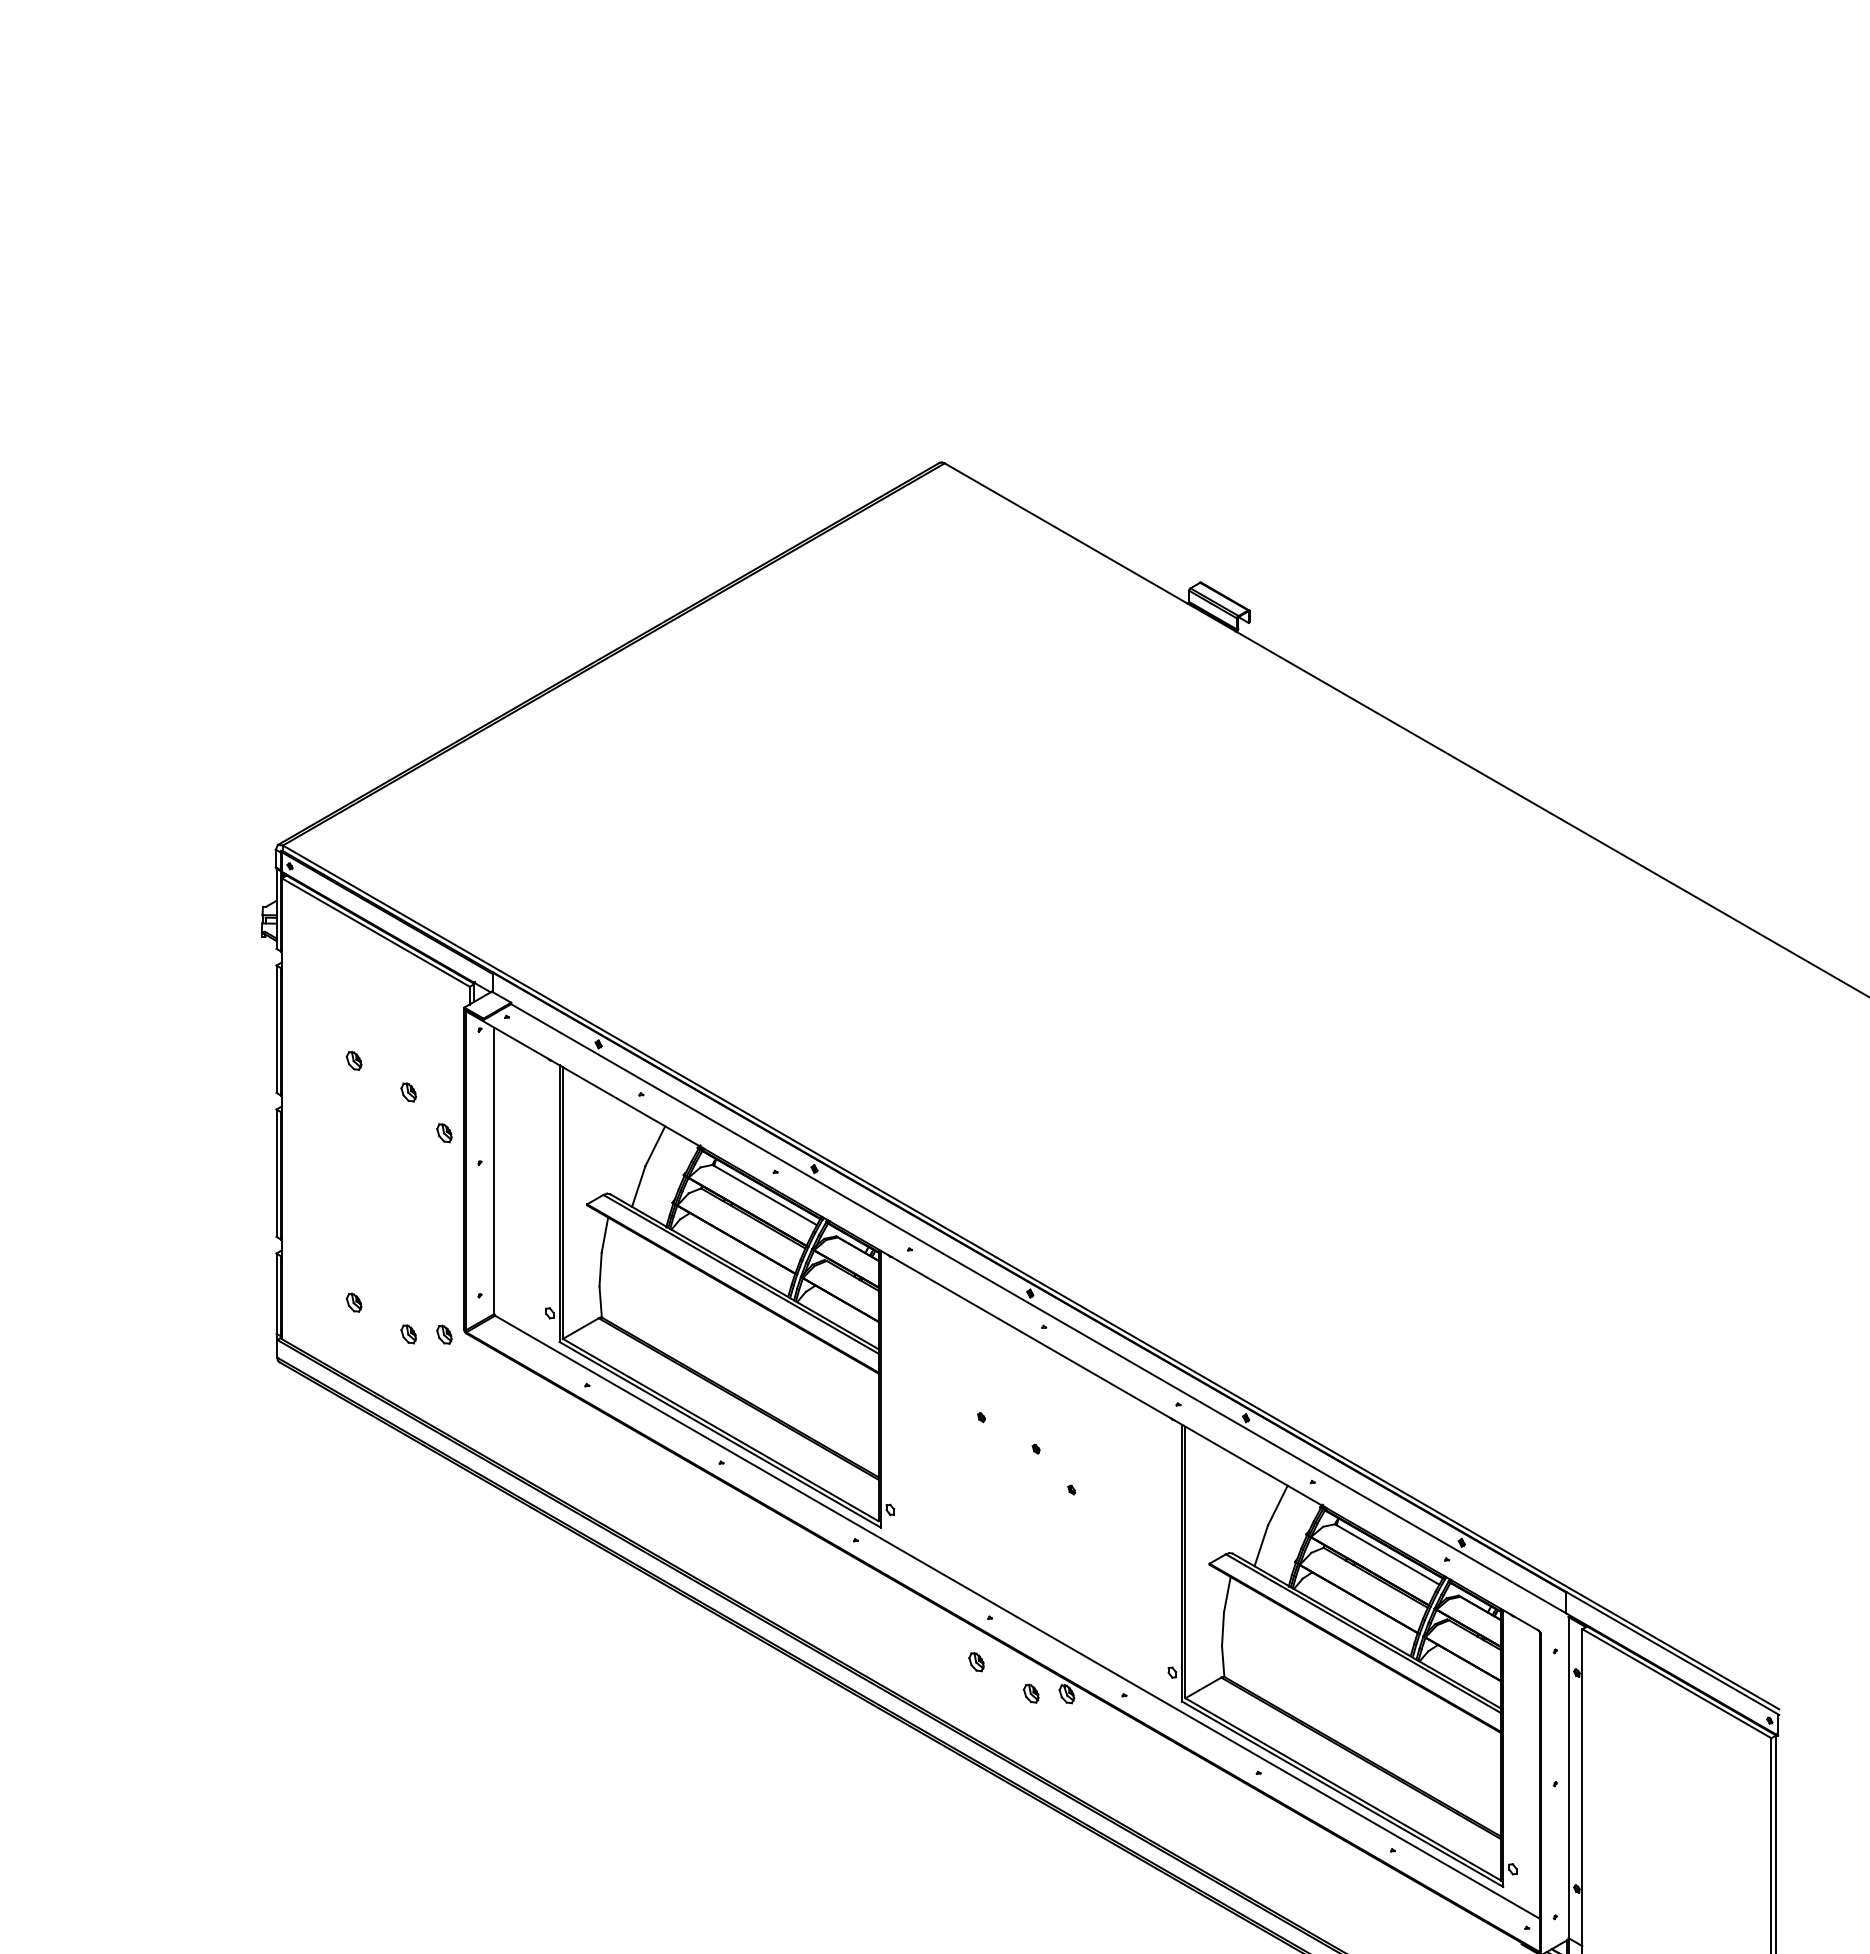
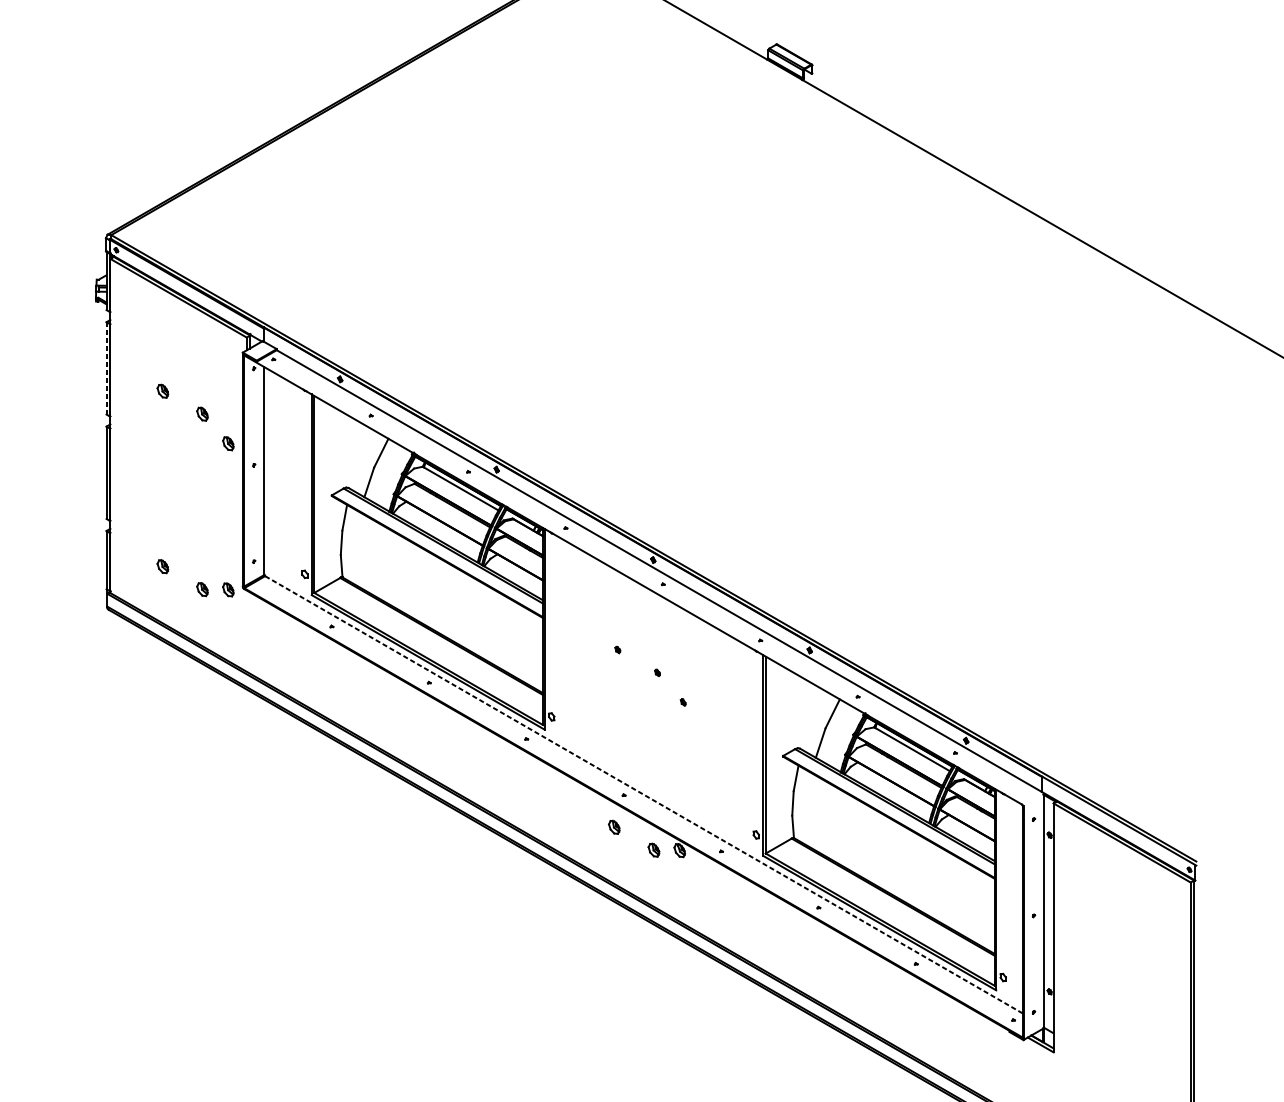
line: (276, 1029) -> (106, 368), solid -> dashed
line: (1017, 1617) -> (643, 794), solid -> dashed

